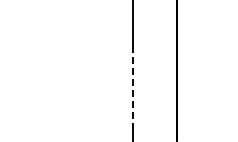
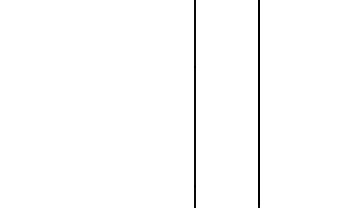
line: (133, 86) -> (195, 126), dashed -> solid

